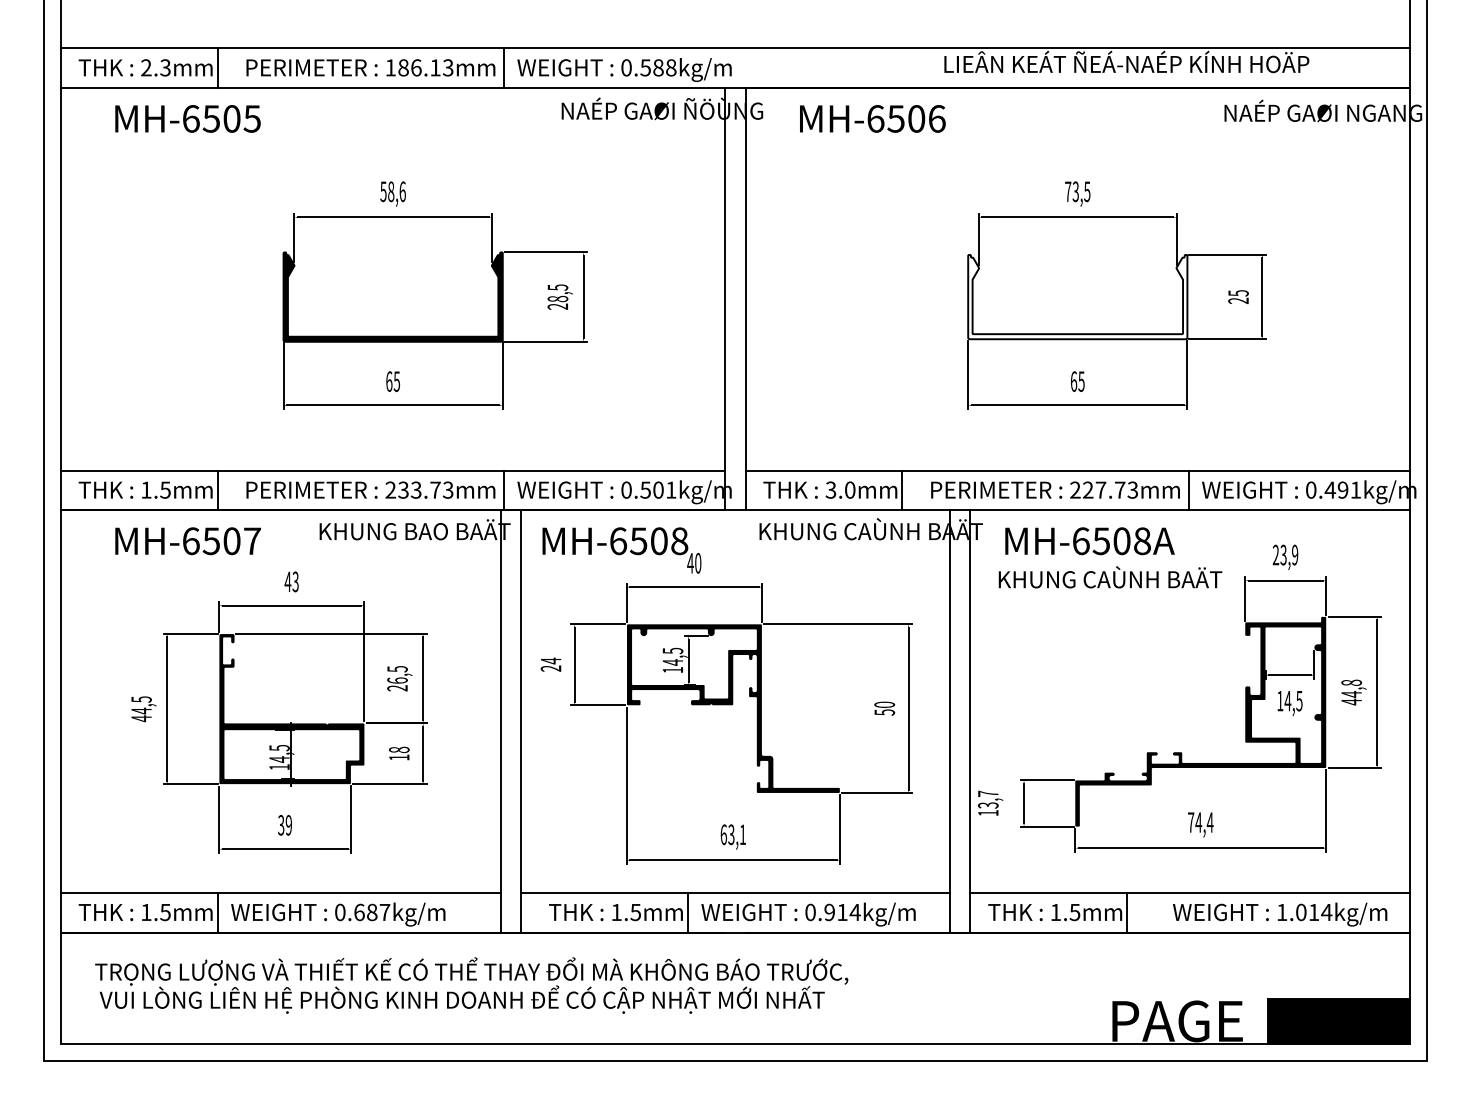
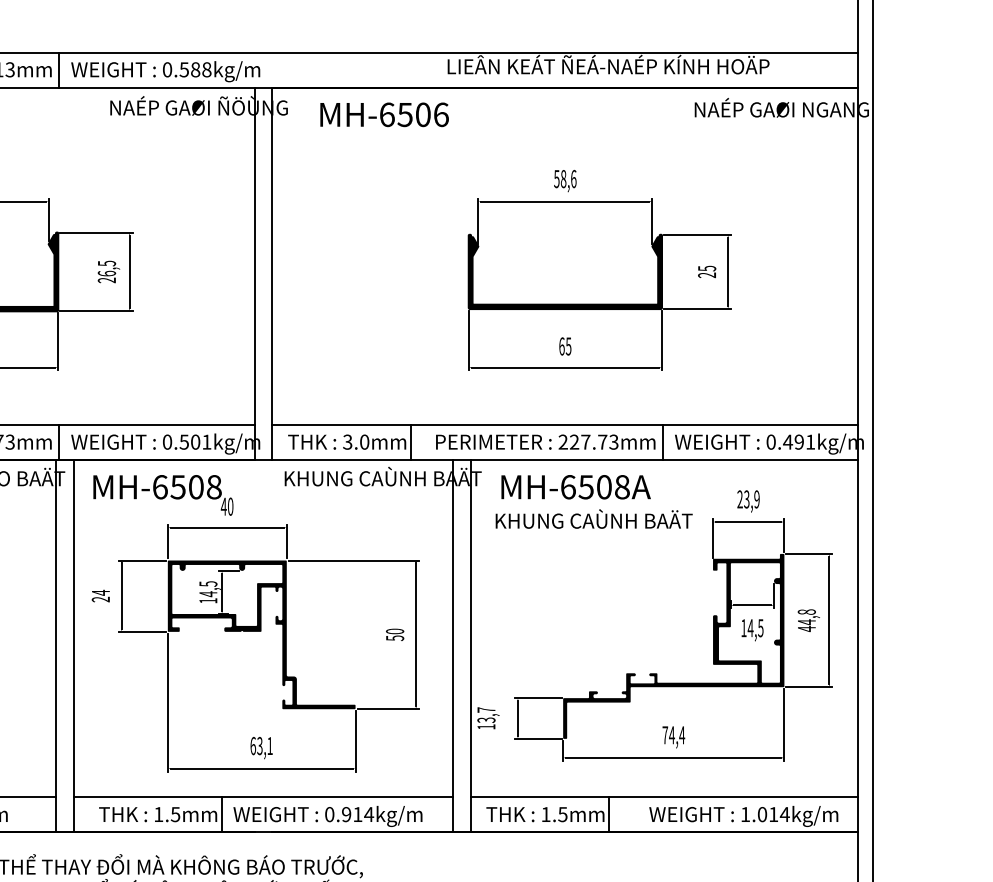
text: (1077, 191) -> (565, 178), 73,5 -> 58,6
fill: (1077, 296) -> (565, 271), added
text: (557, 298) -> (106, 273), 28,5 -> 26,5

